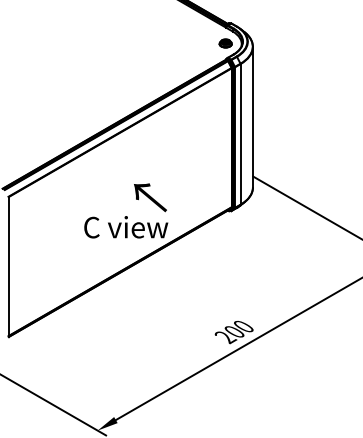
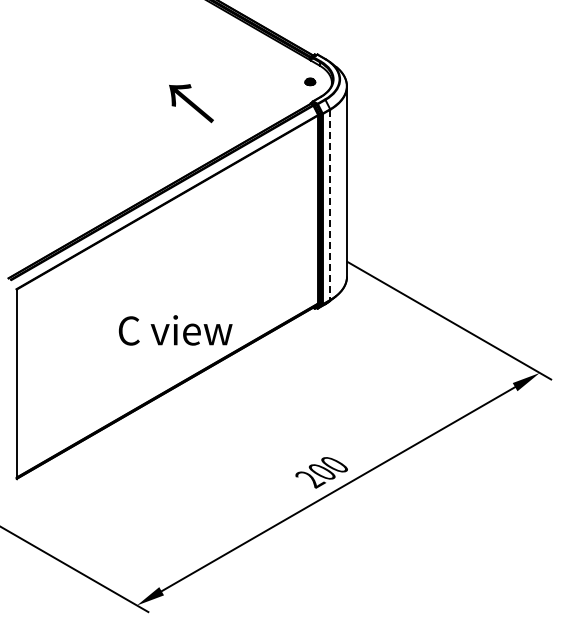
part: (225, 43) -> (310, 81), size x0.6
line: (240, 134) -> (330, 205), solid -> dashed
text: (150, 197) -> (191, 103), moved

